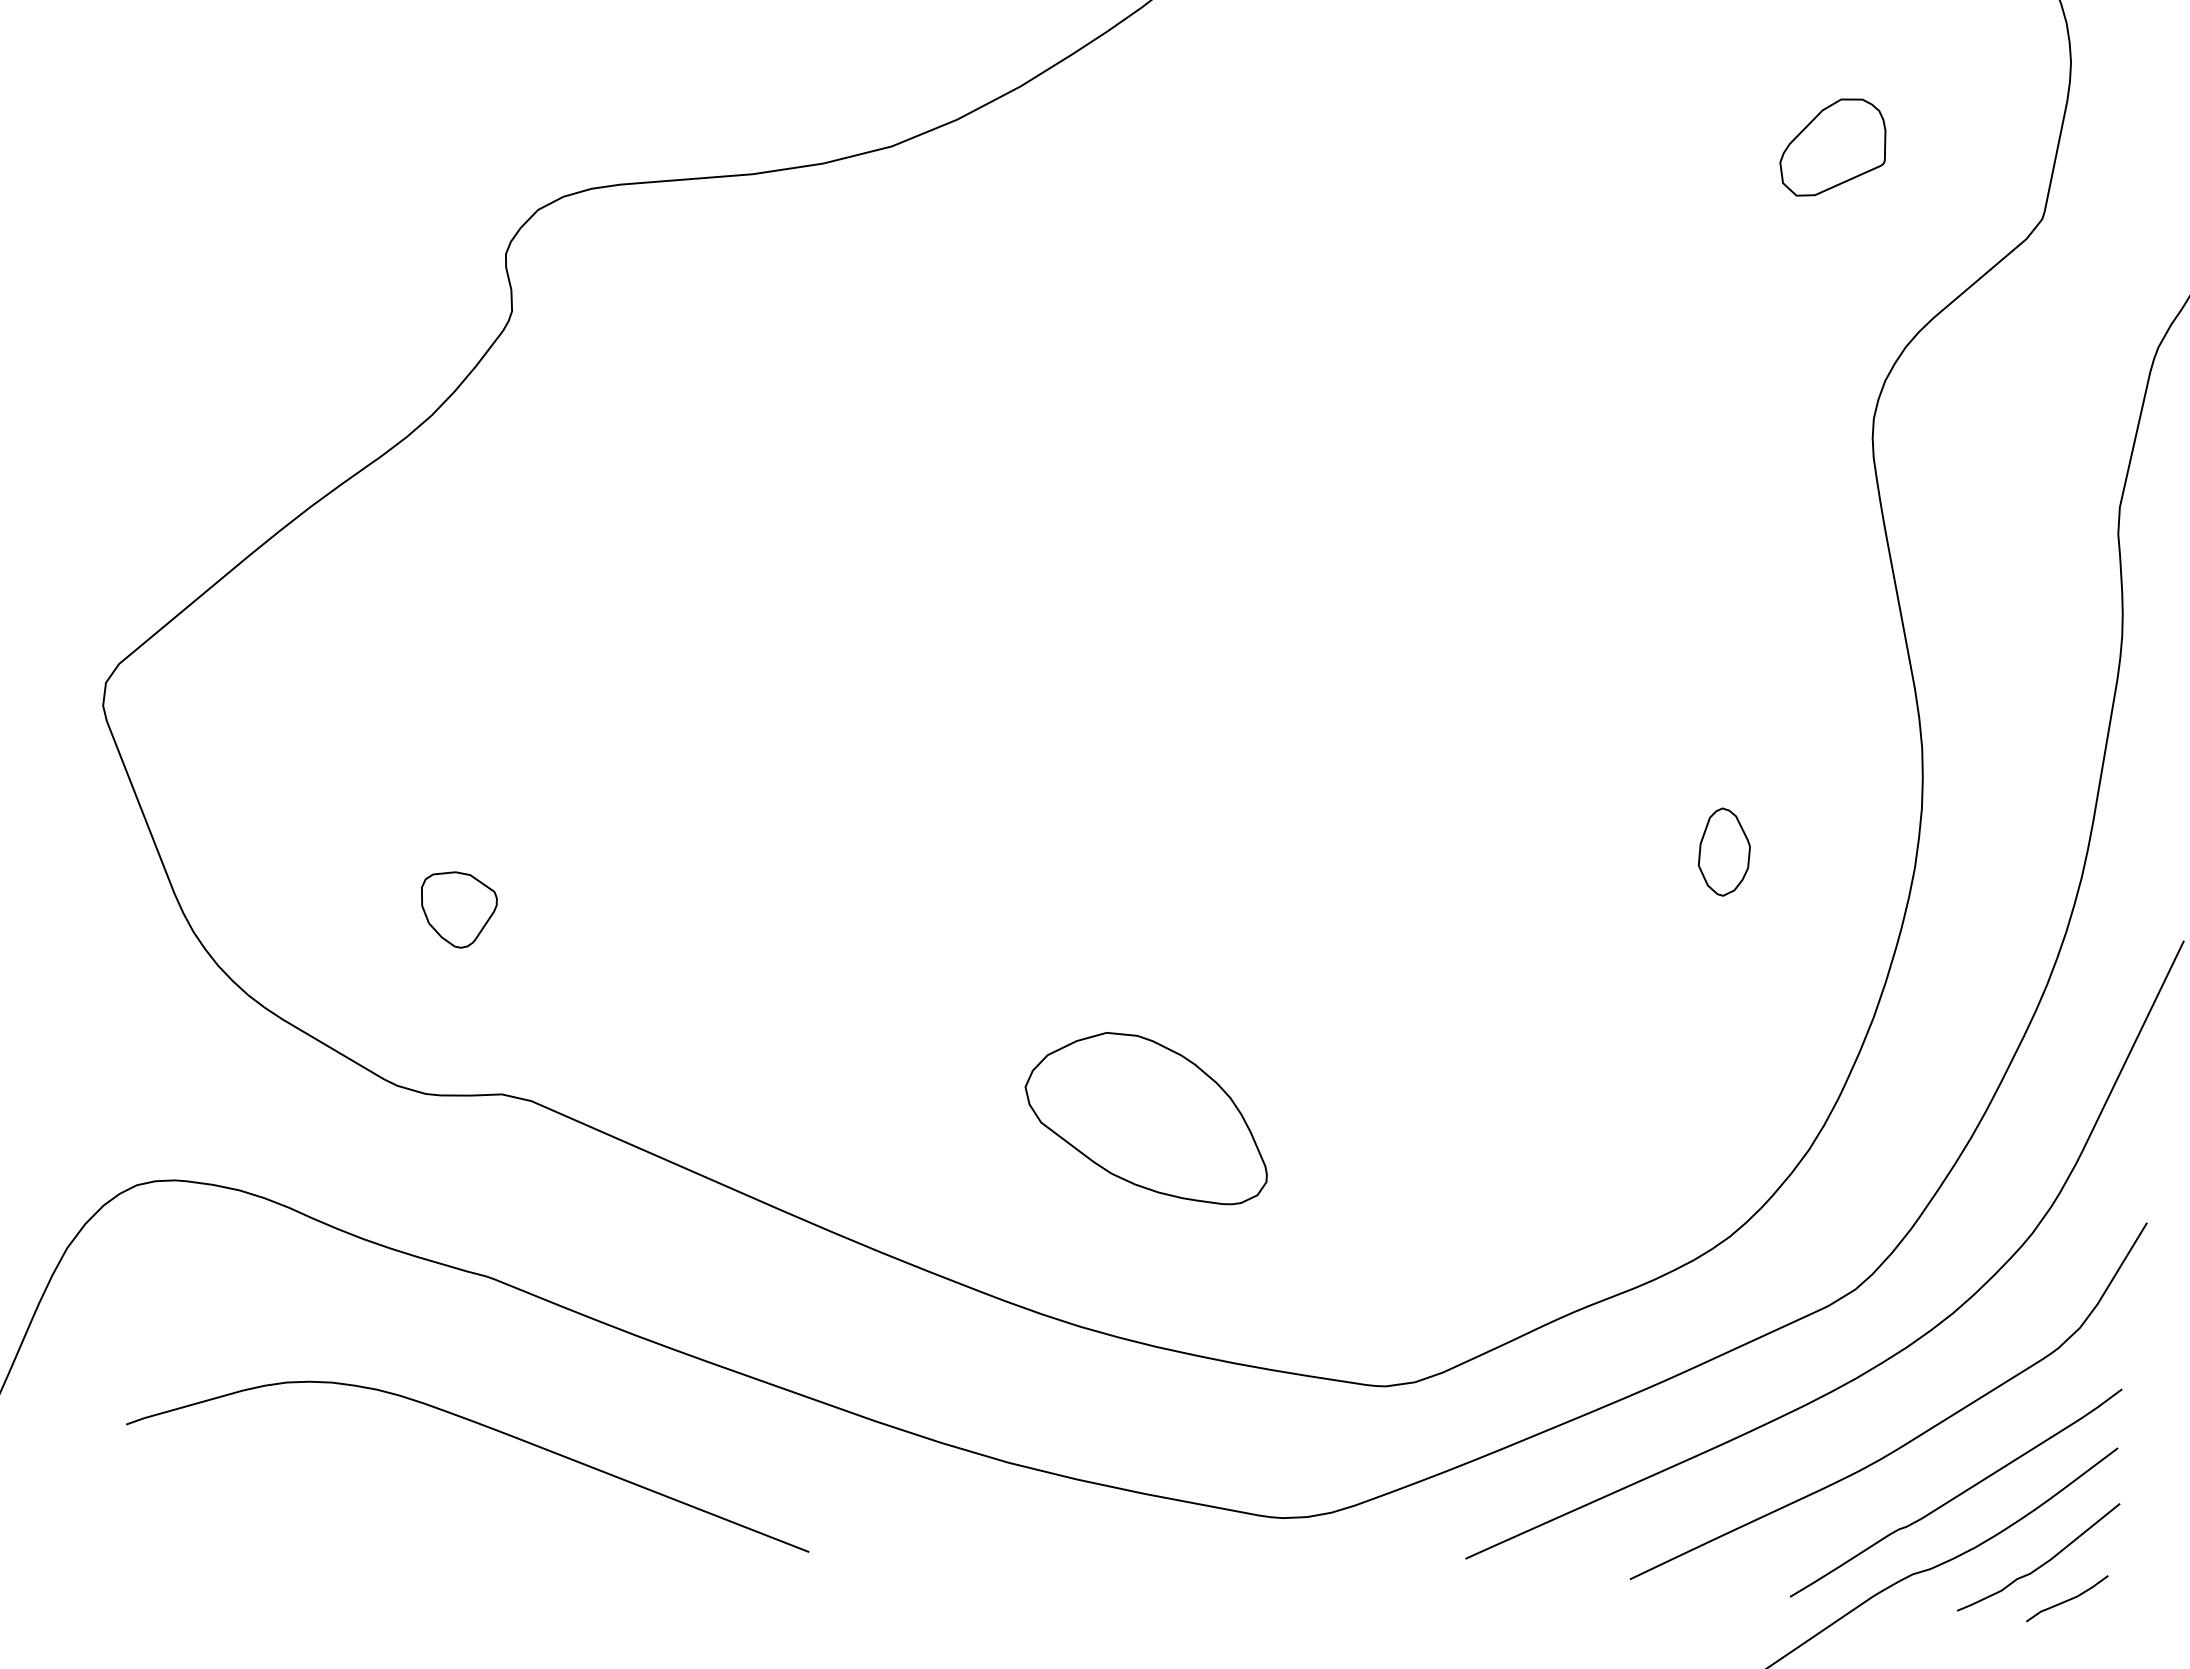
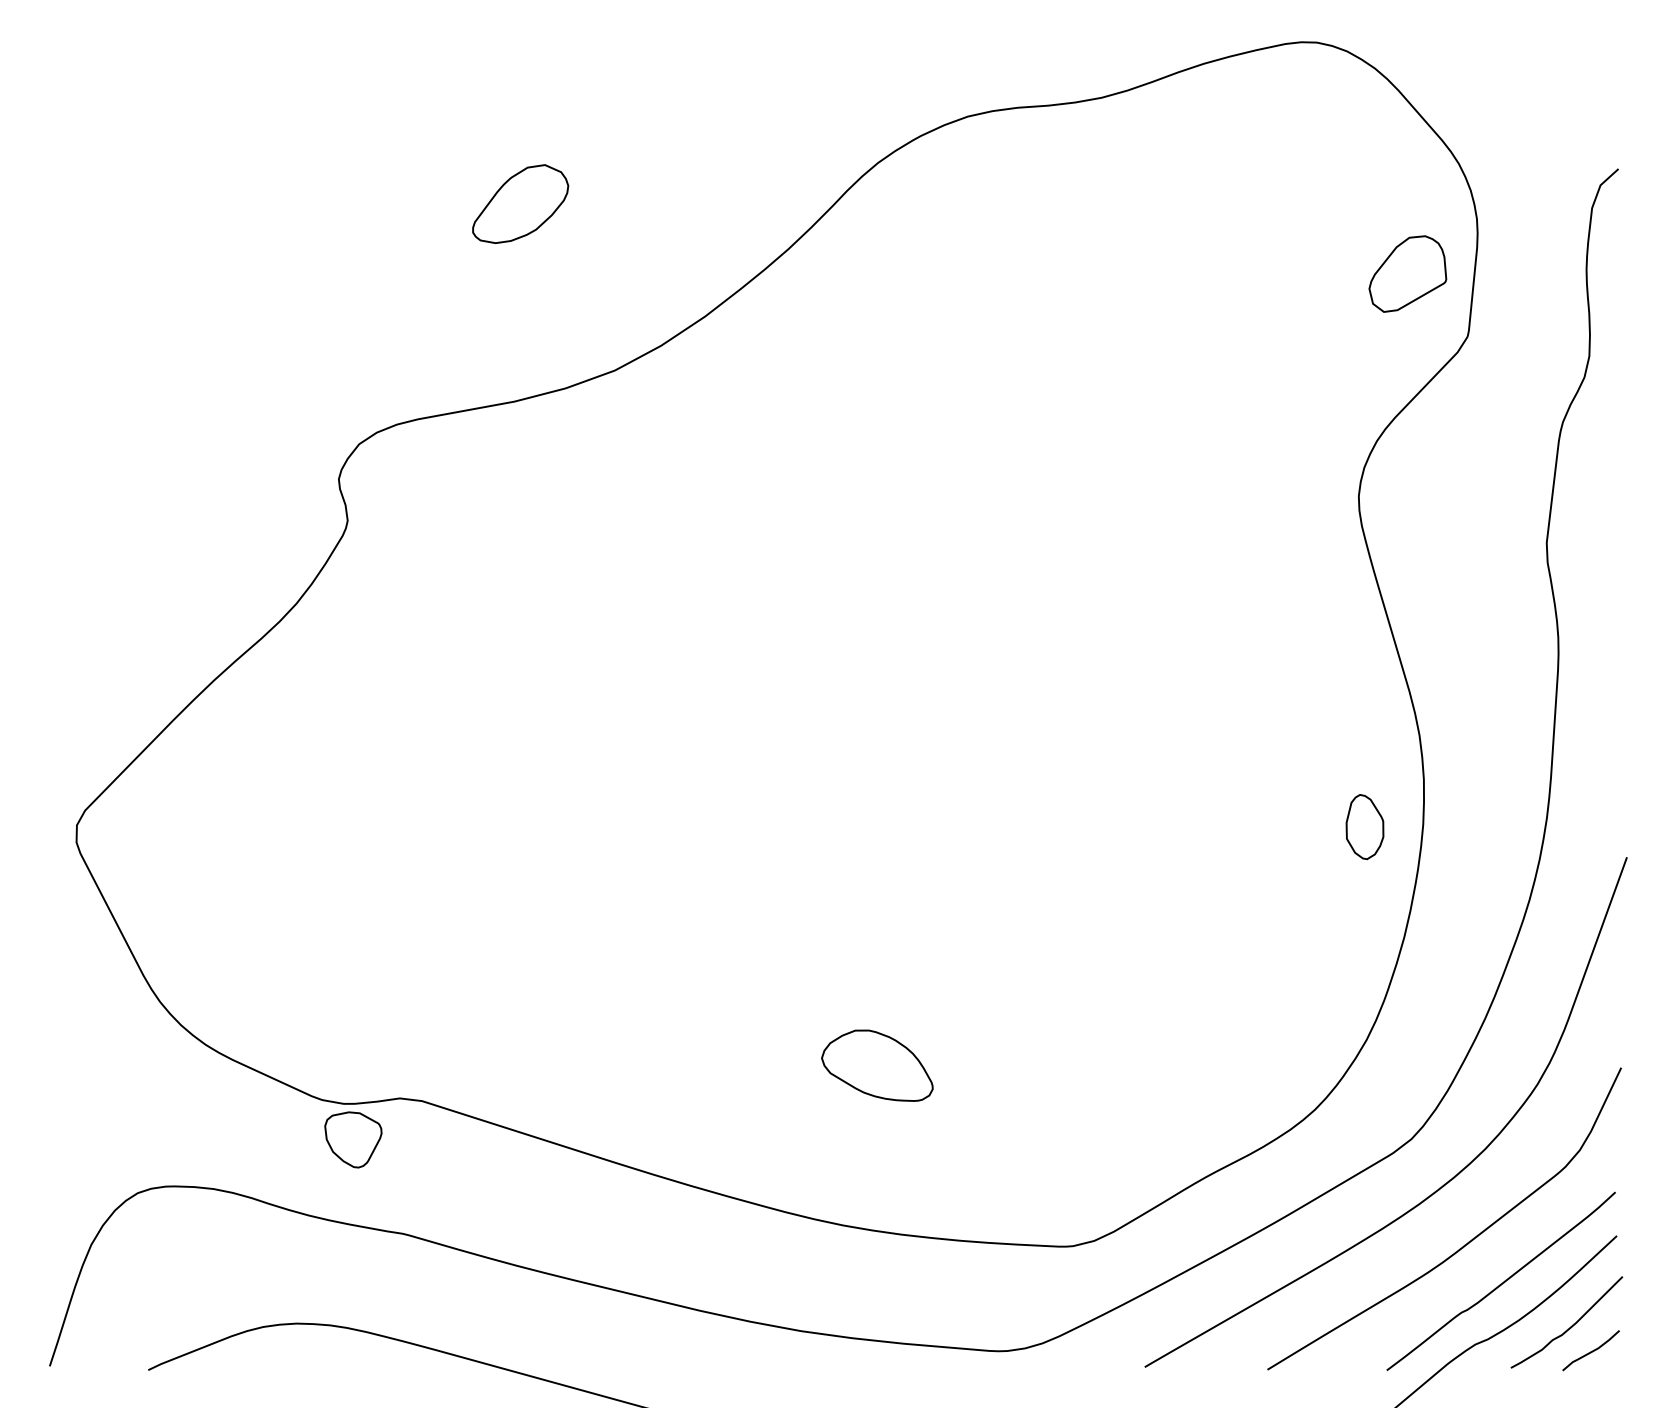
part: (1833, 147) -> (1407, 273), moved
part: (1723, 852) -> (1364, 827), moved
part: (458, 909) -> (353, 1139), moved
part: (1148, 1116) -> (877, 1065), size x0.6

